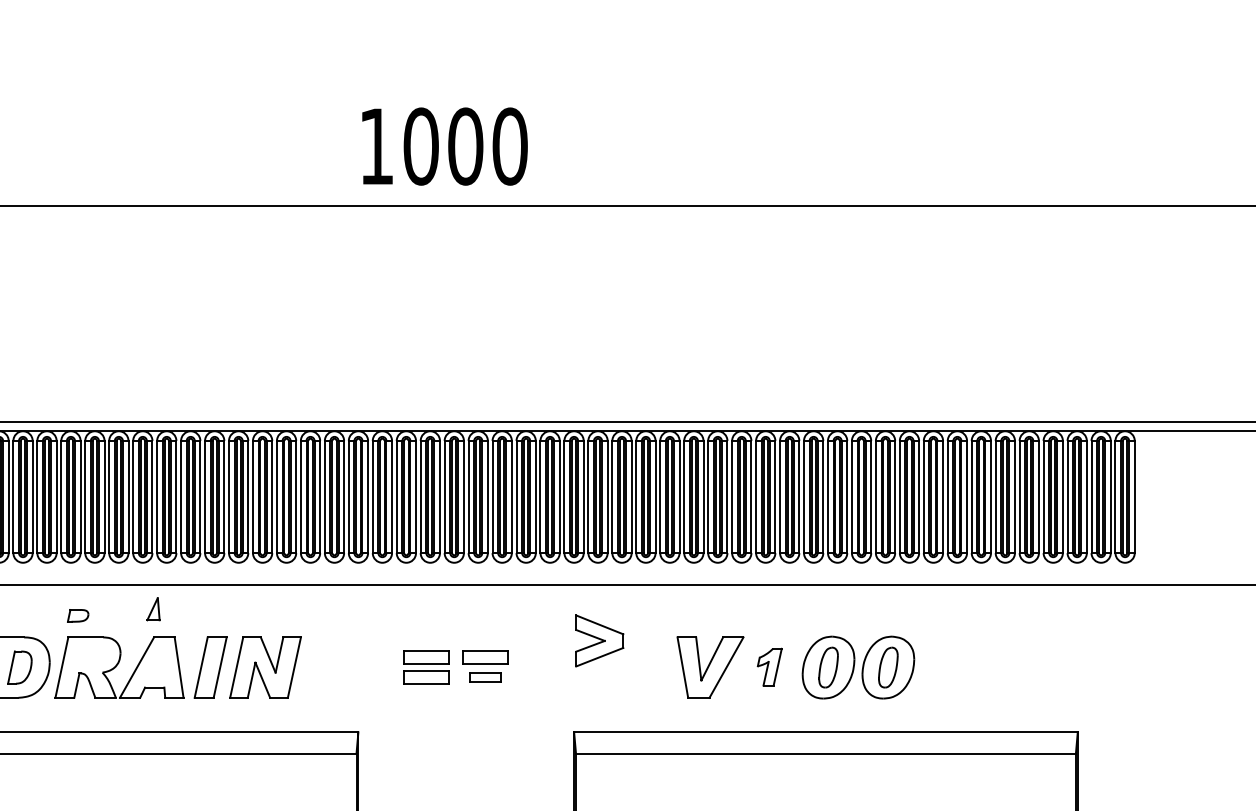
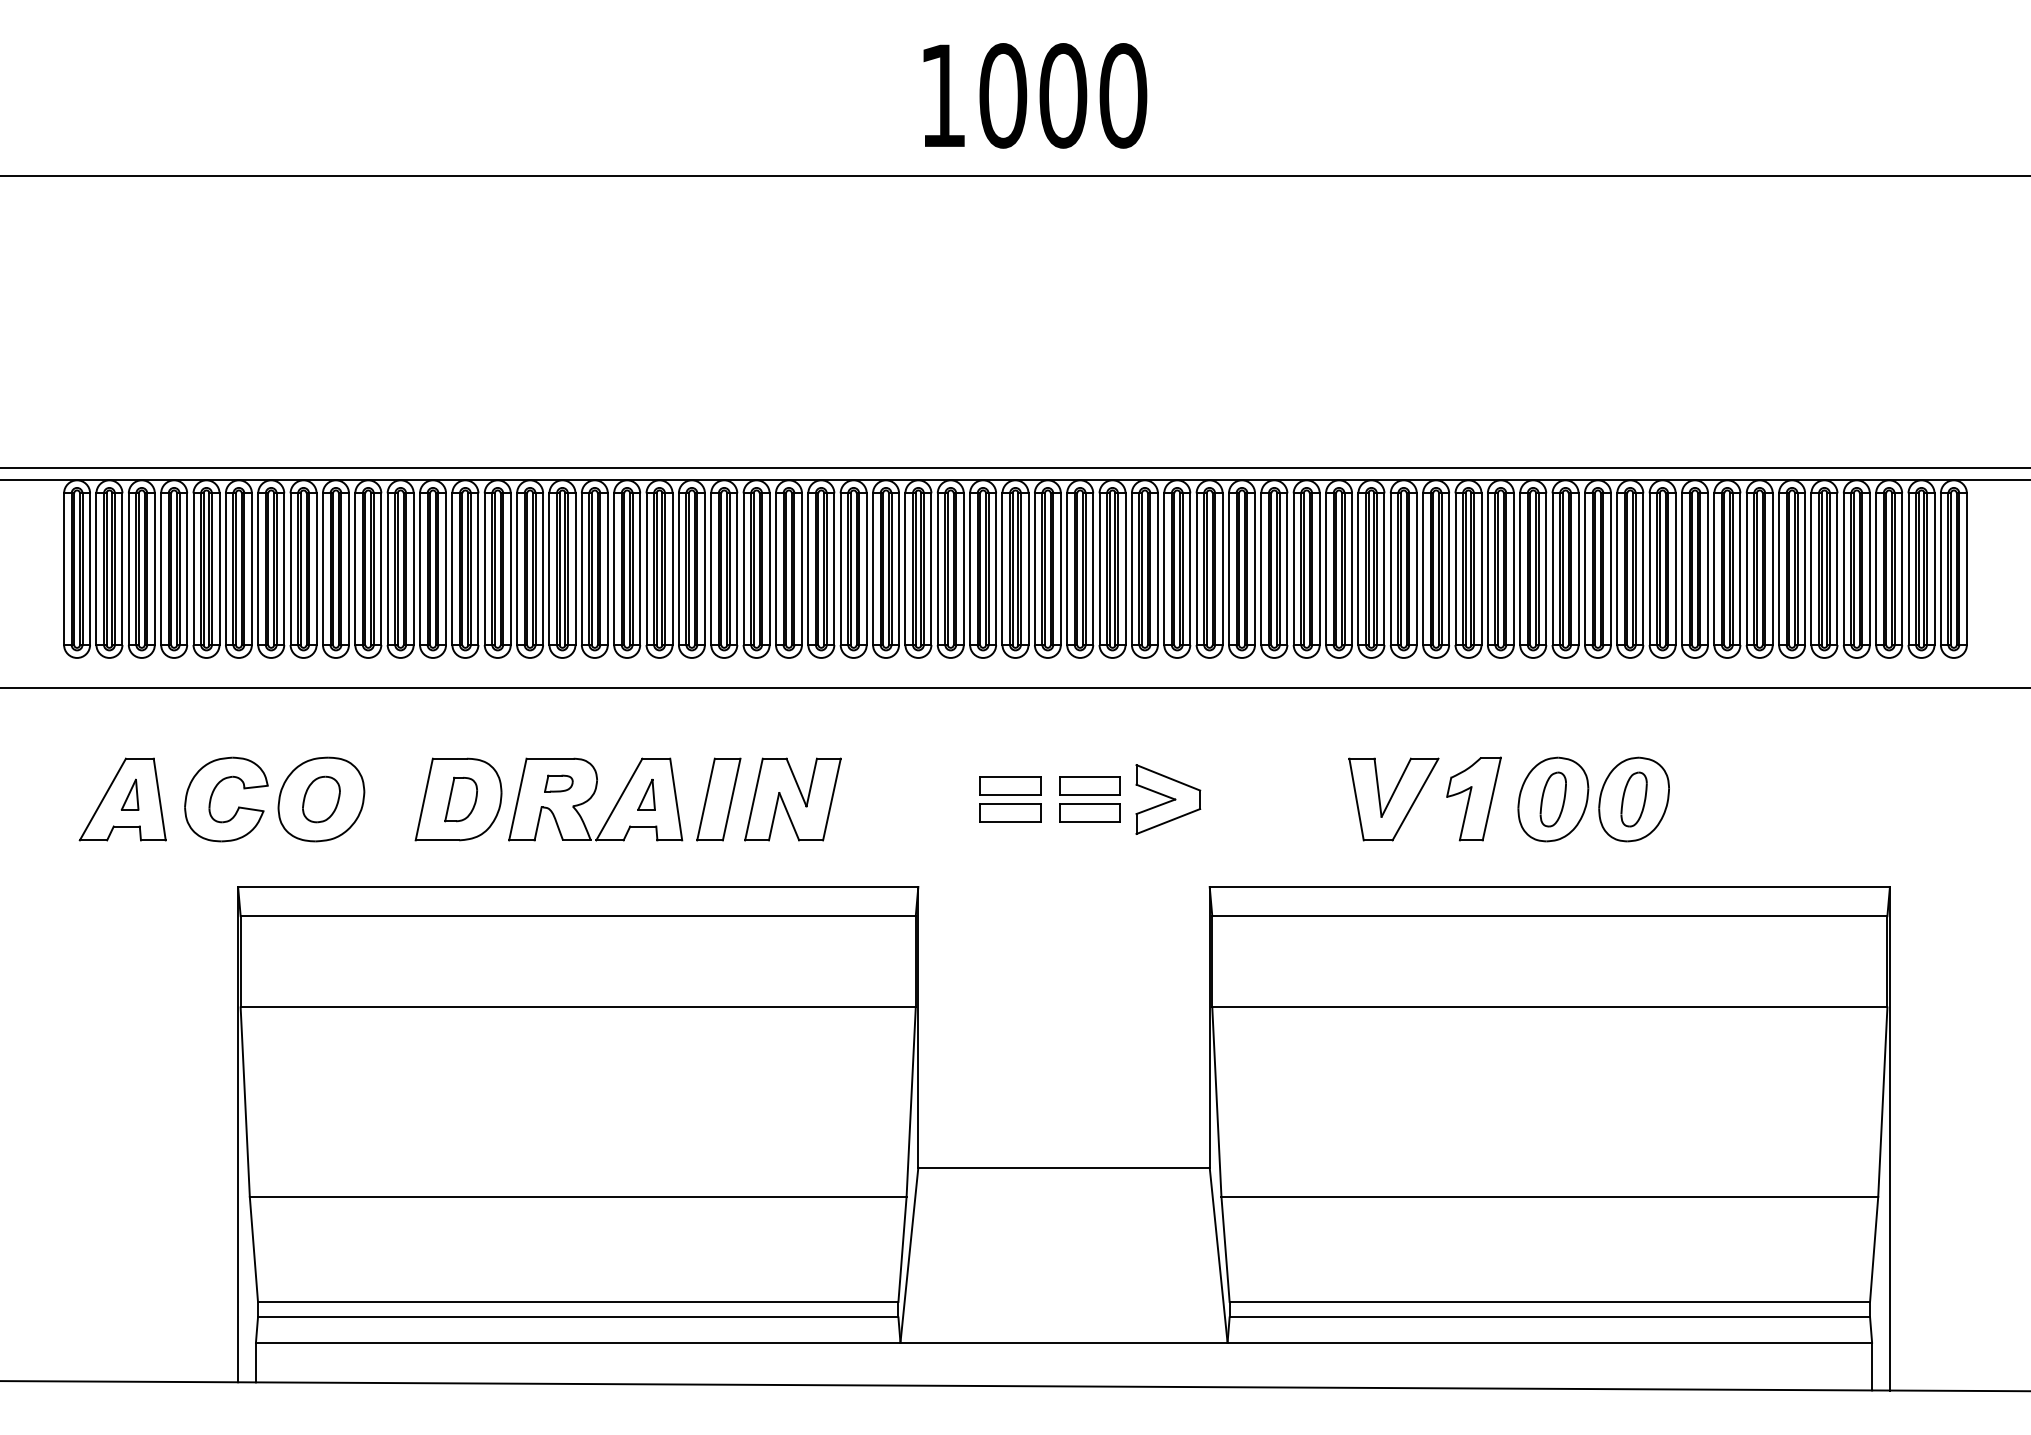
part: (153, 609) -> (646, 794), moved
part: (77, 615) -> (558, 783), moved
part: (599, 640) -> (1168, 799), moved
part: (769, 666) -> (1473, 798), size x1.67
part: (485, 677) -> (1089, 812), size x1.43

